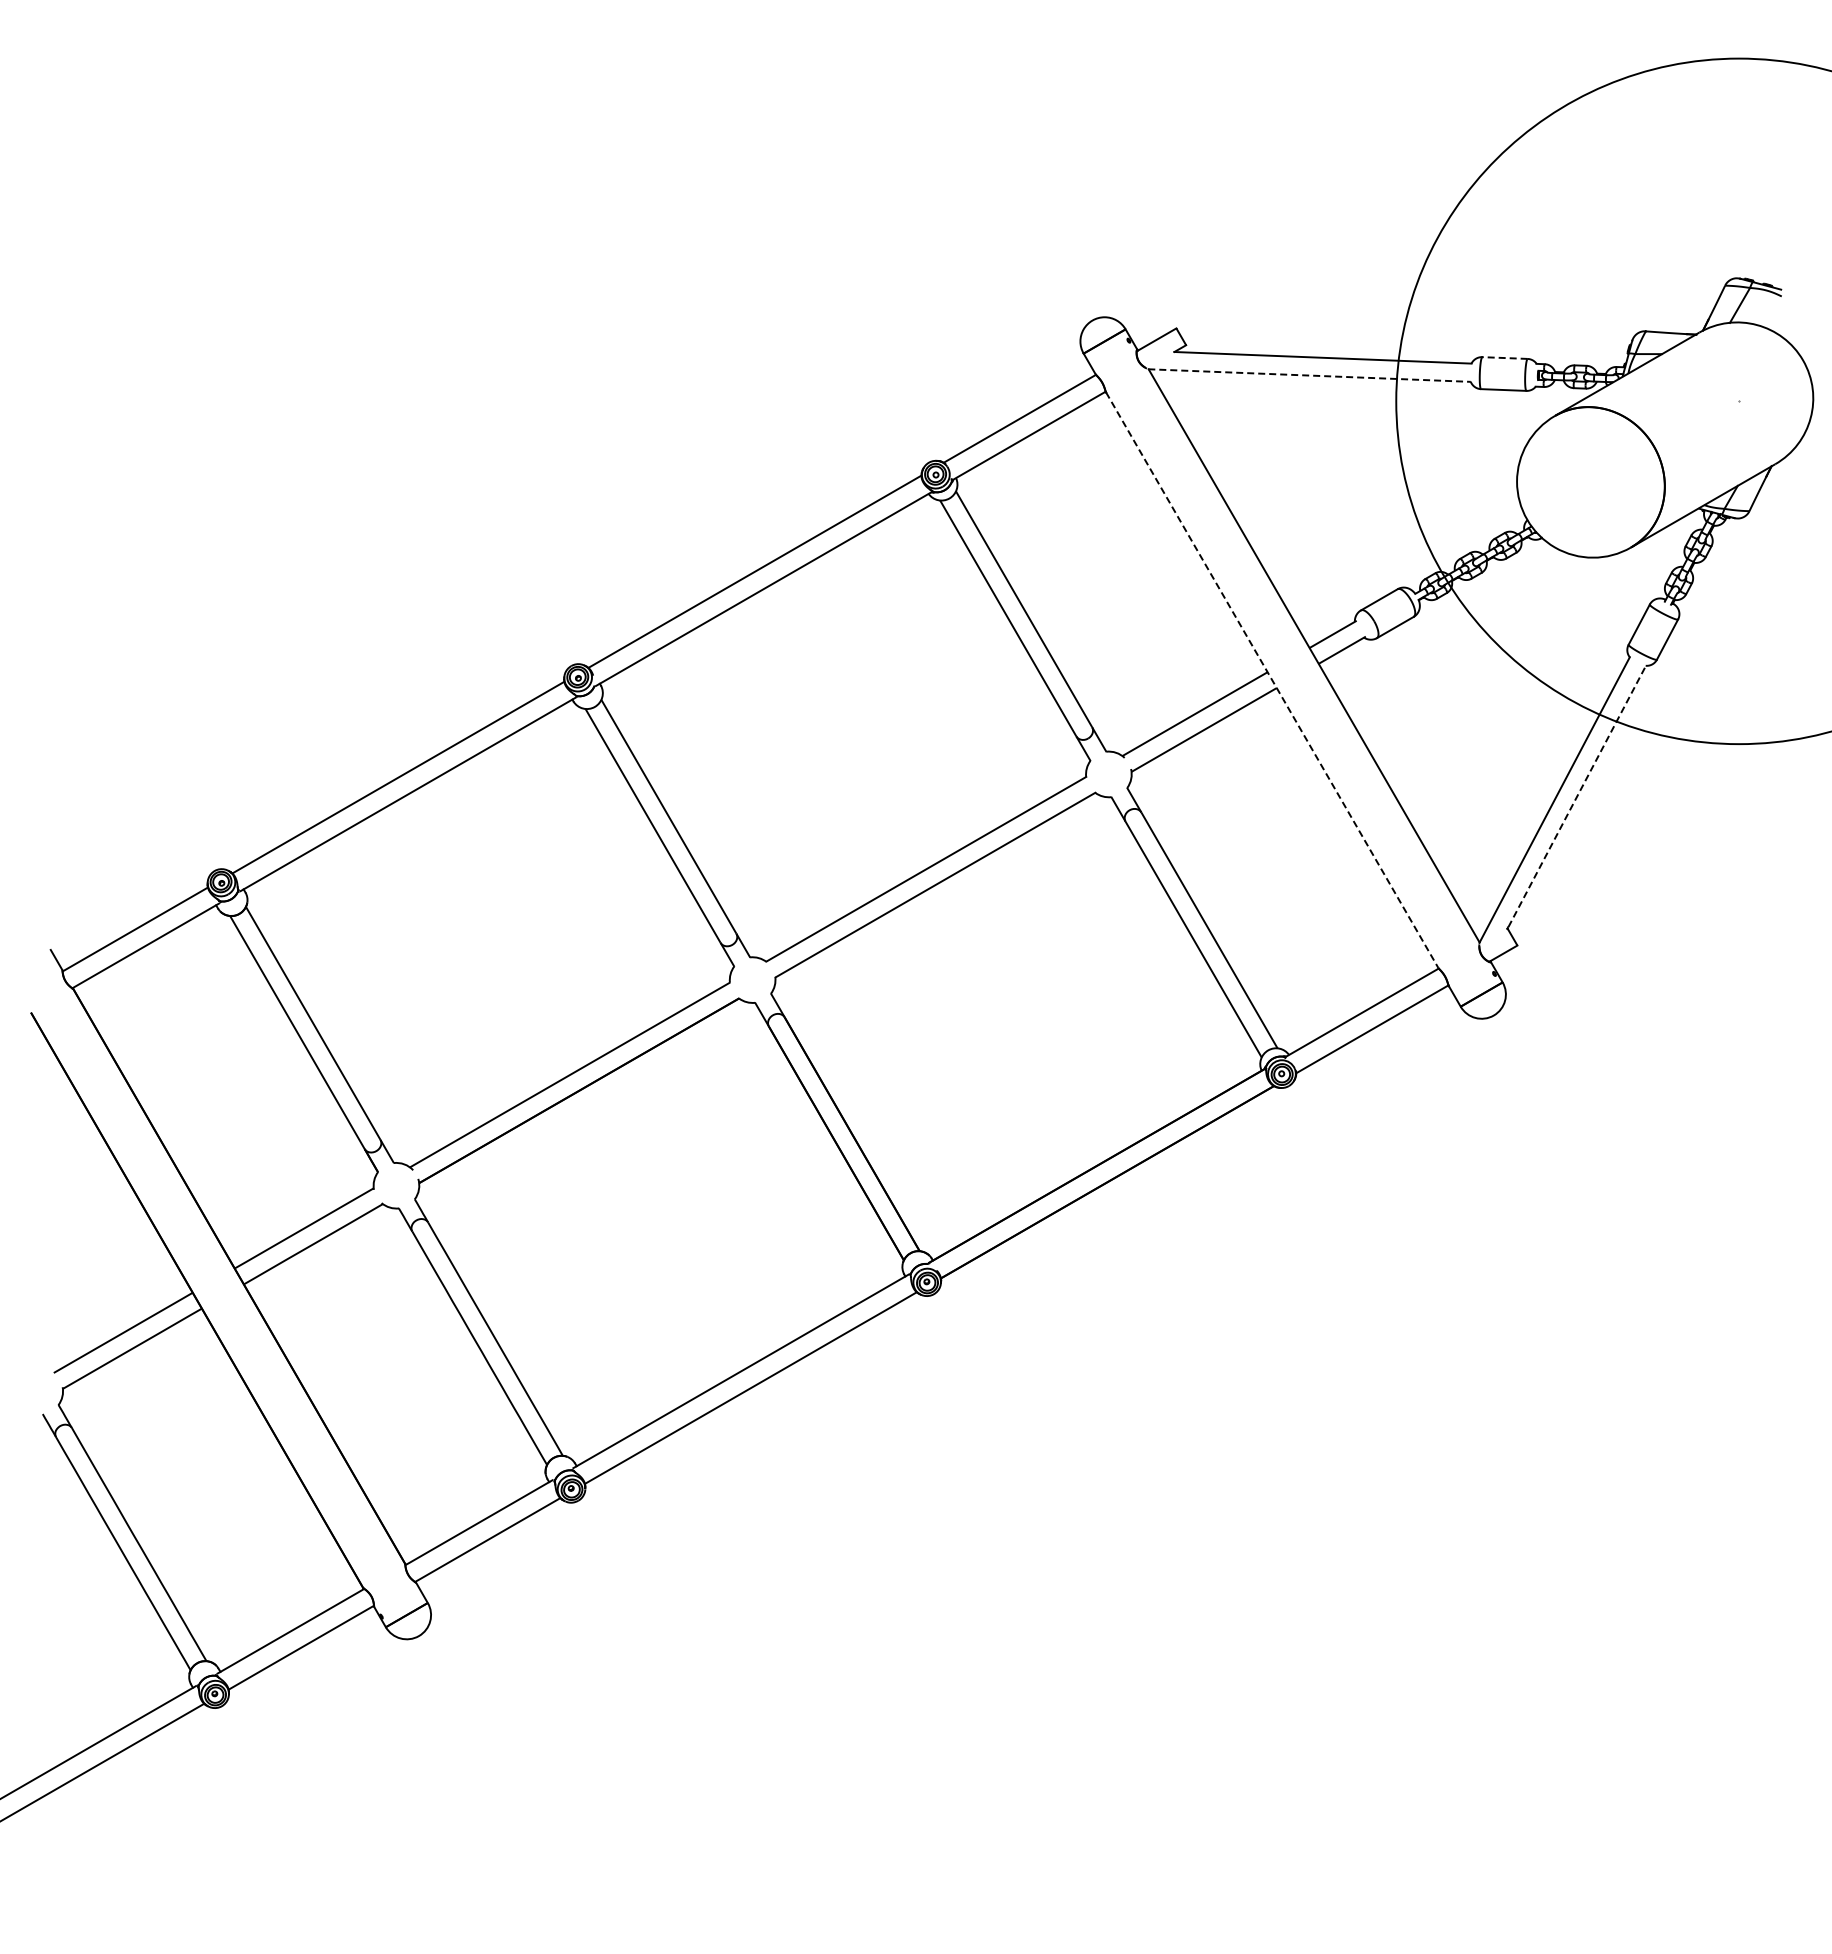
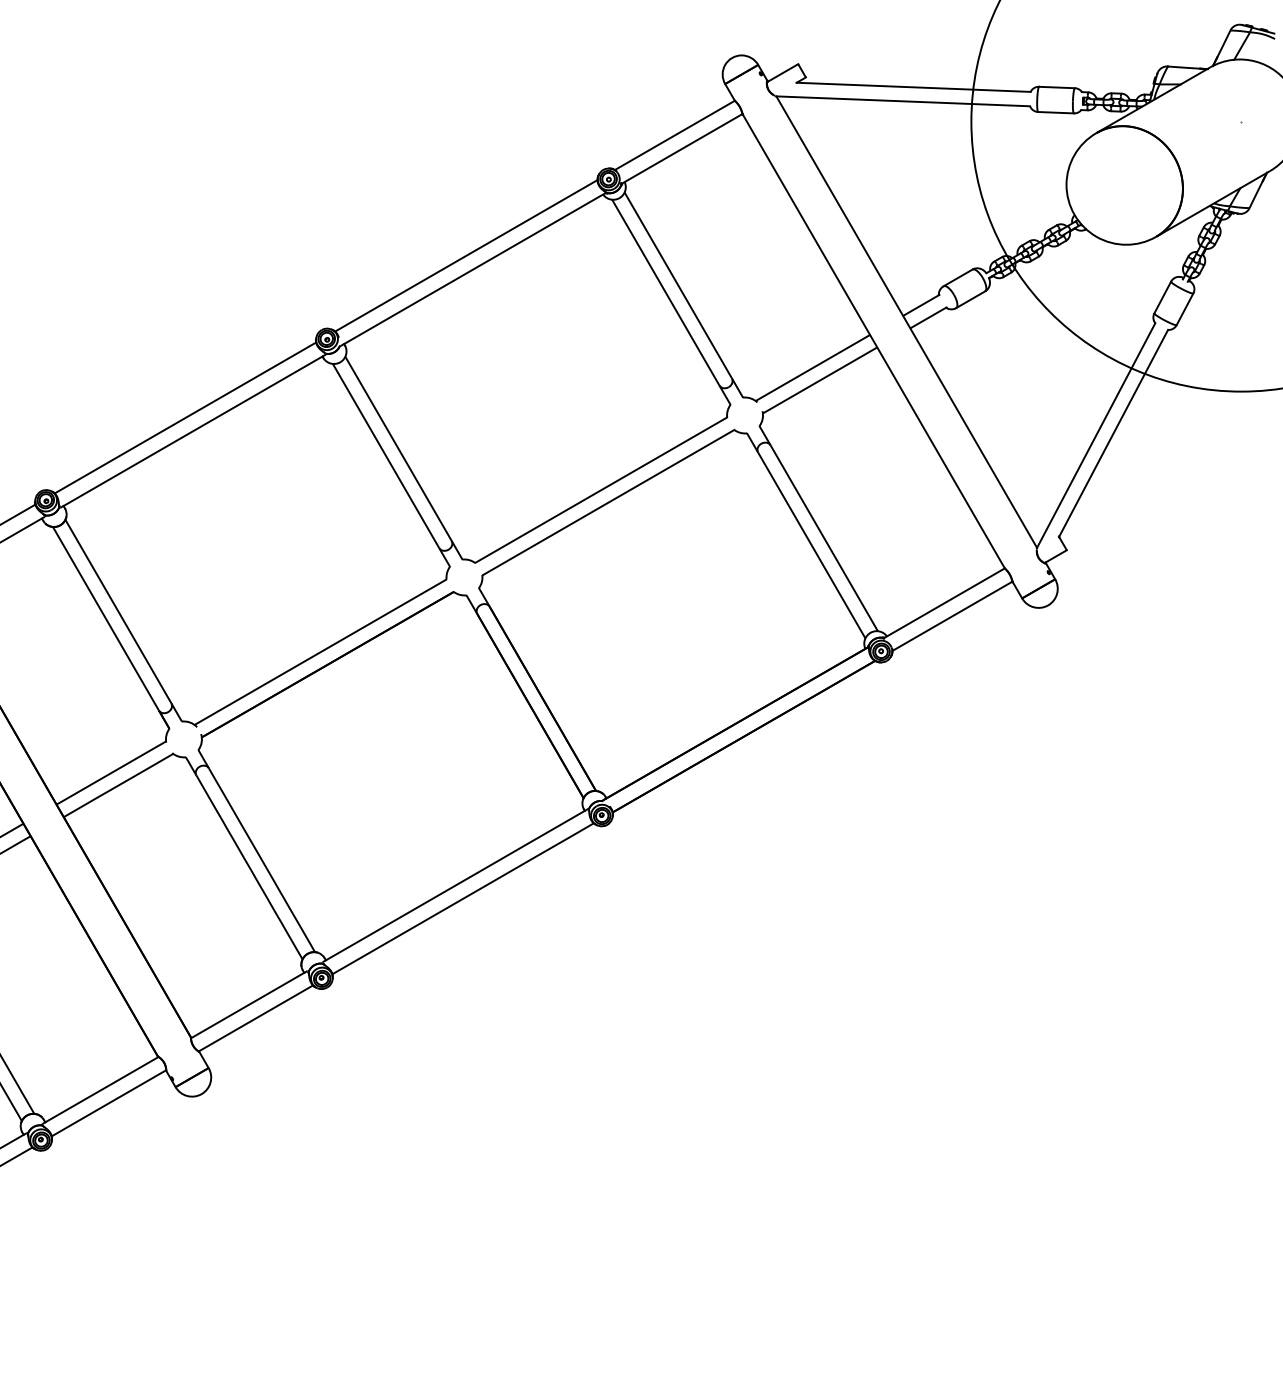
line: (1504, 358) -> (1056, 87), dashed -> solid
line: (1310, 375) -> (903, 101), dashed -> solid
line: (1272, 680) -> (873, 341), dashed -> solid
line: (1577, 796) -> (1114, 432), dashed -> solid

